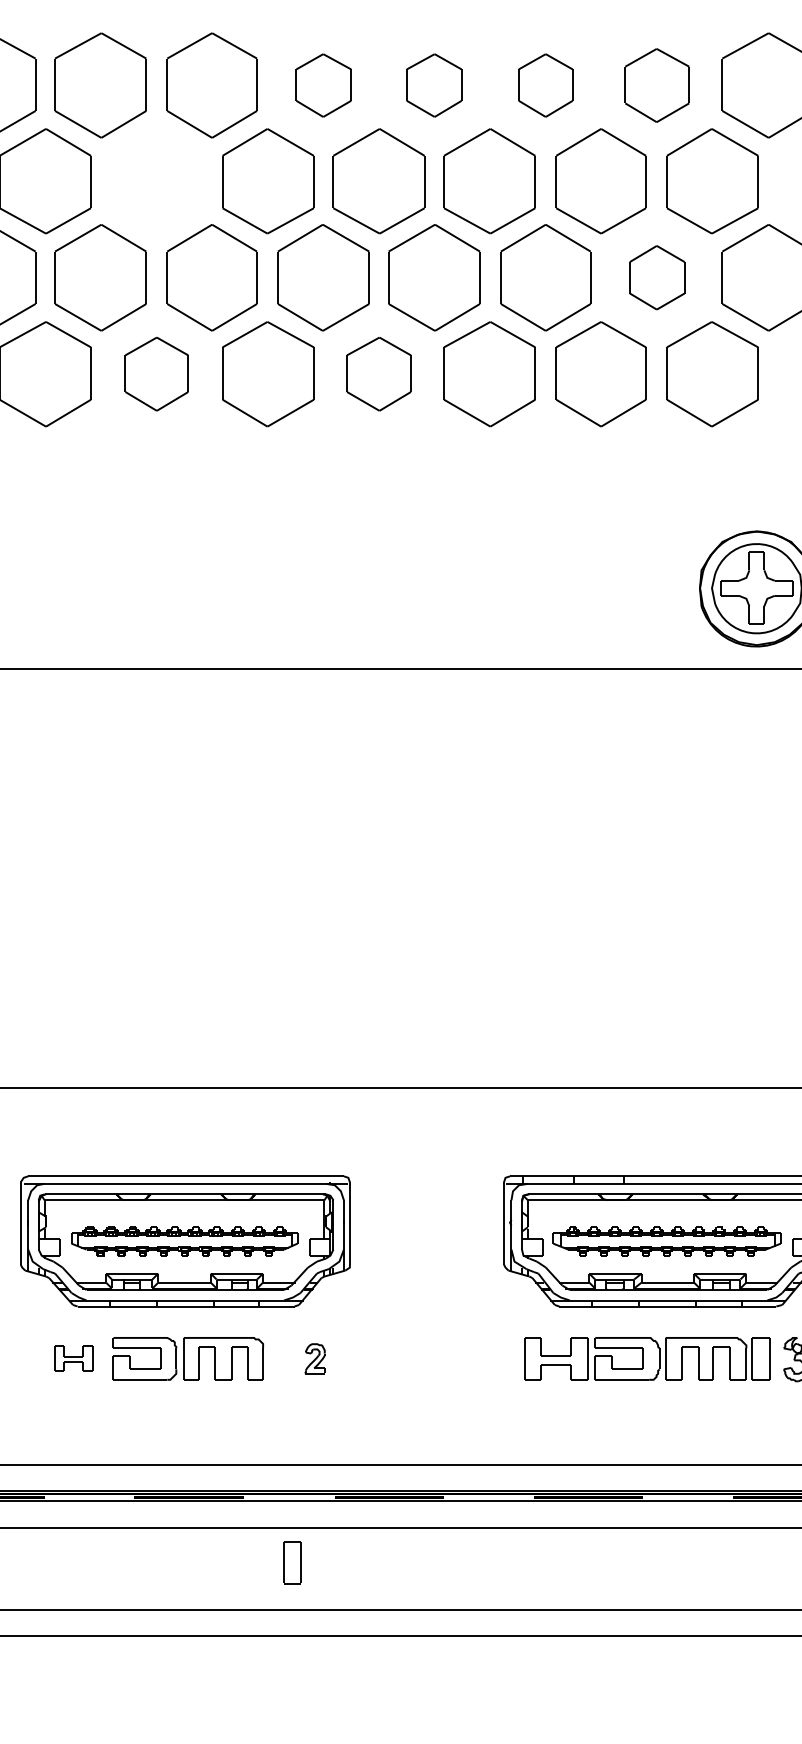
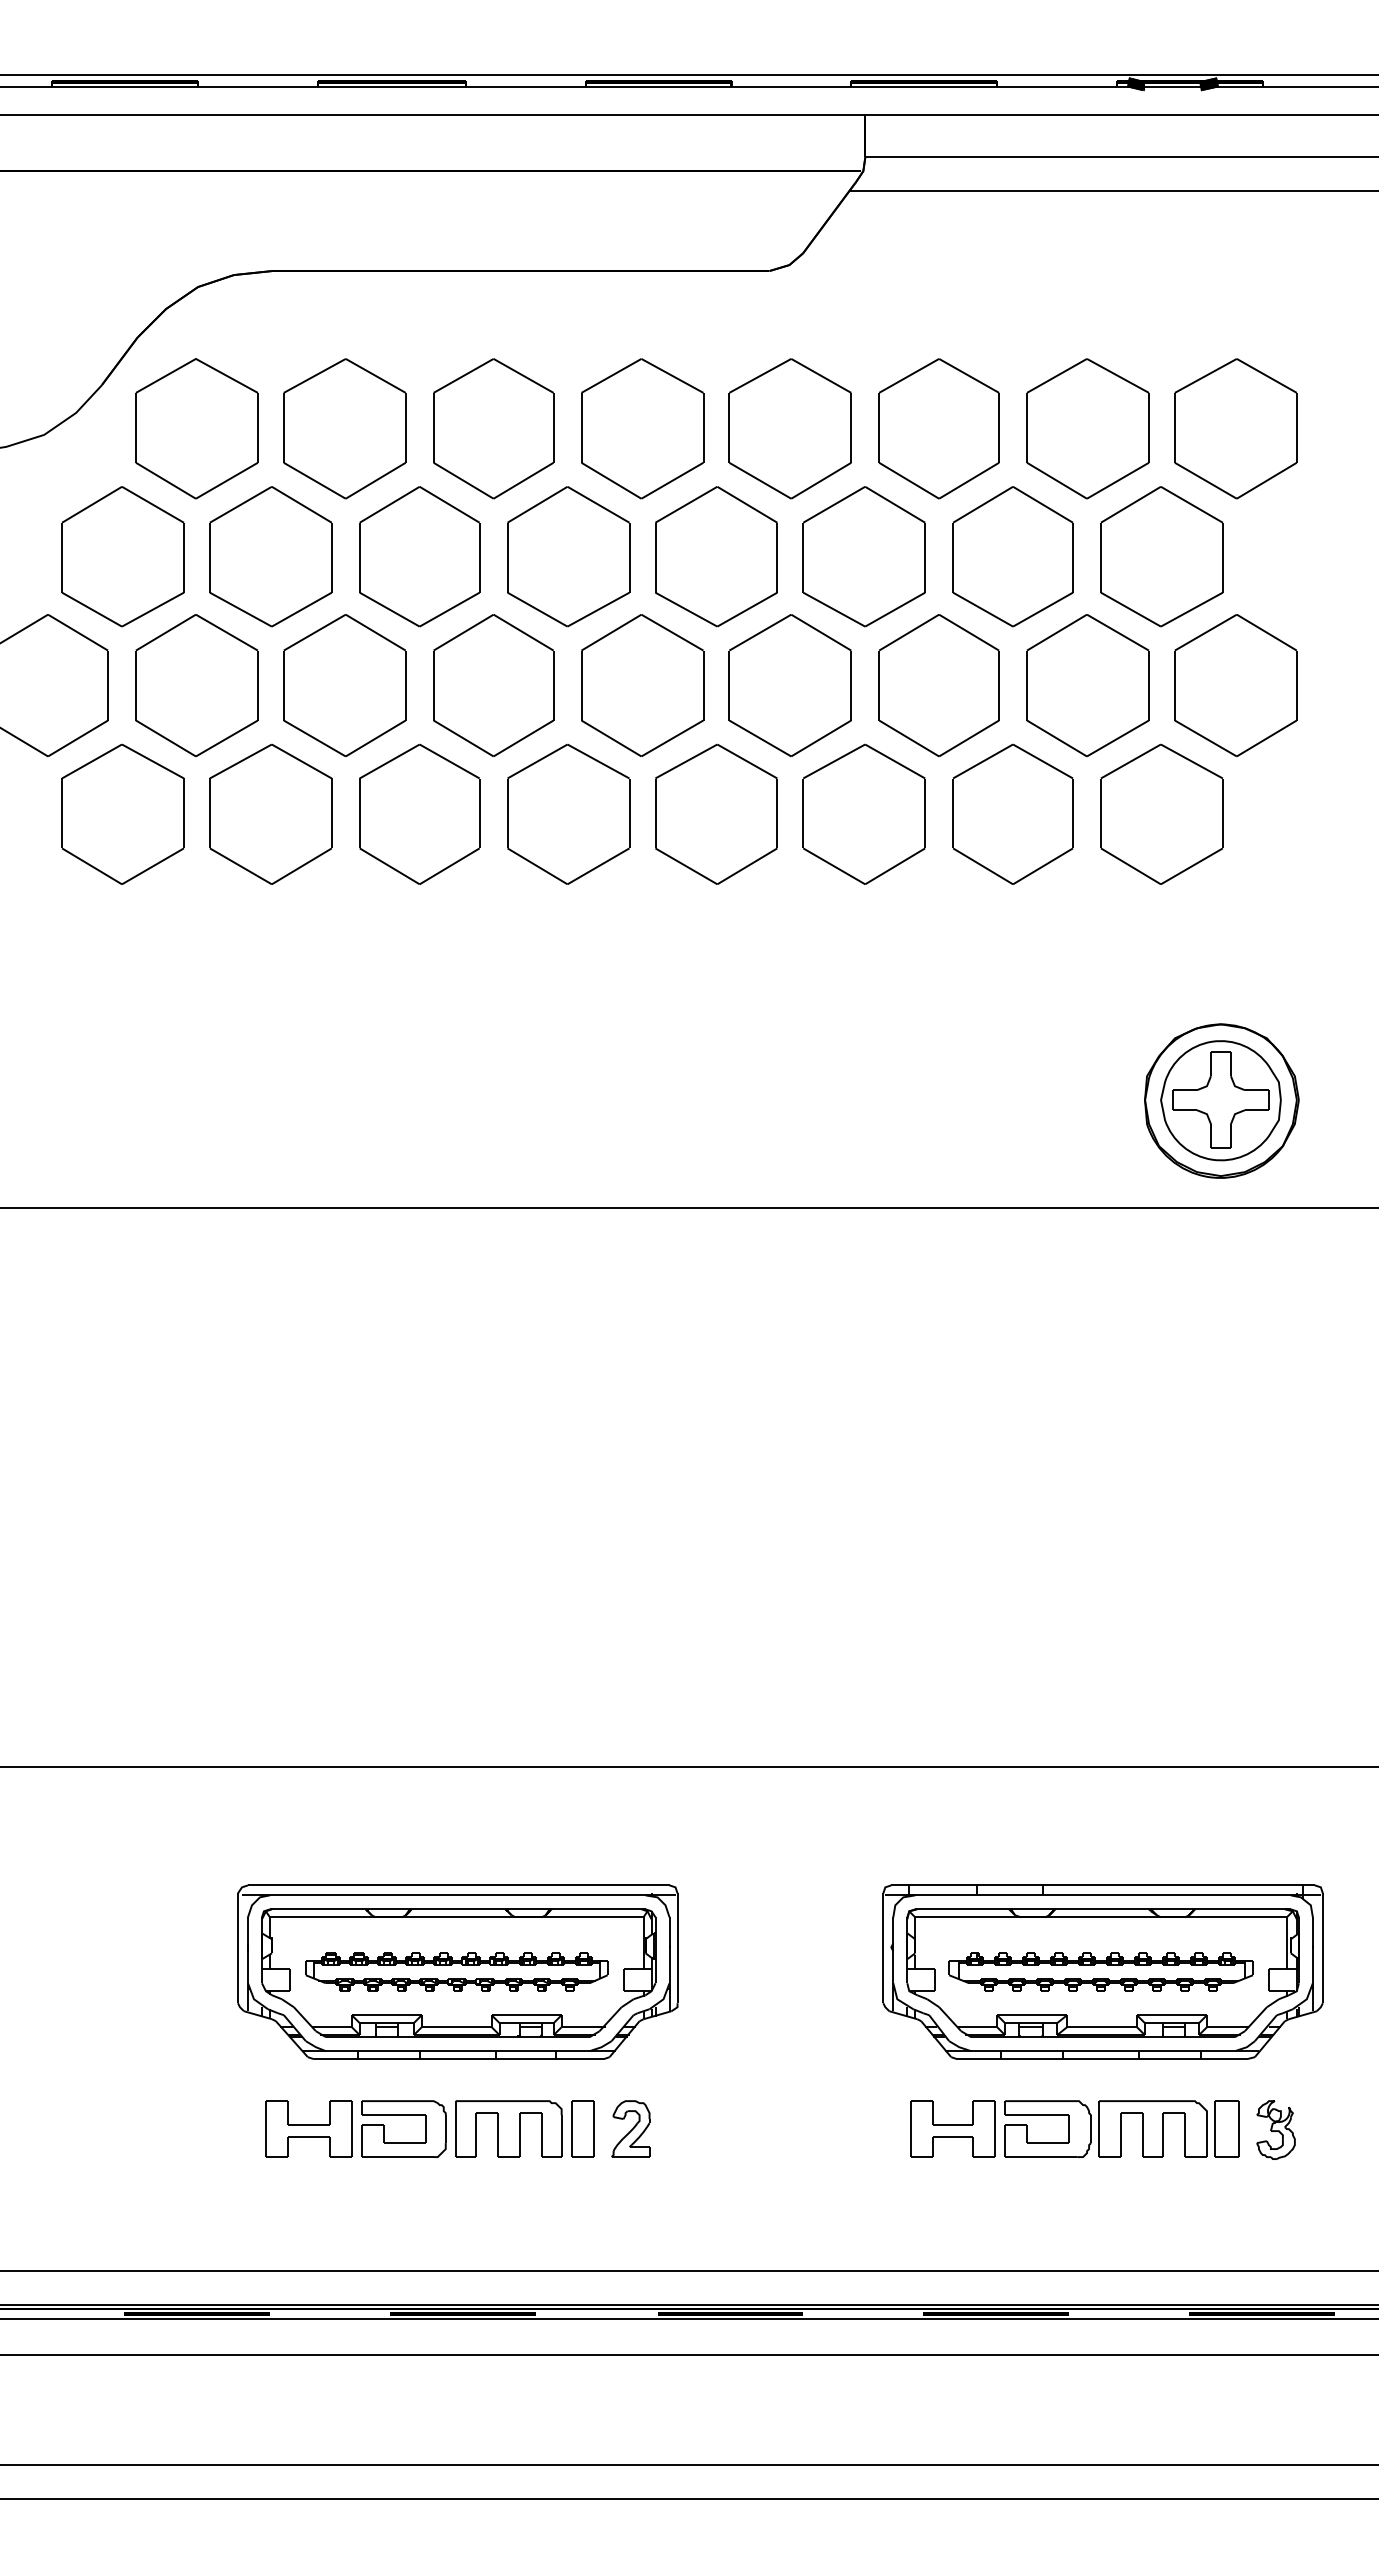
part: (323, 85) -> (642, 428), size x1.67
part: (433, 85) -> (789, 428), size x1.67
part: (545, 85) -> (938, 428), size x1.67
part: (656, 85) -> (1087, 428), size x1.43
part: (156, 181) -> (419, 556), added
part: (656, 277) -> (1087, 685), size x1.67
part: (156, 373) -> (419, 813), size x1.43
part: (379, 373) -> (716, 813), size x1.43
part: (73, 1358) -> (308, 2128), size x1.67
part: (314, 1358) -> (630, 2128), size x1.43
part: (292, 1562) -> (582, 2128), moved

